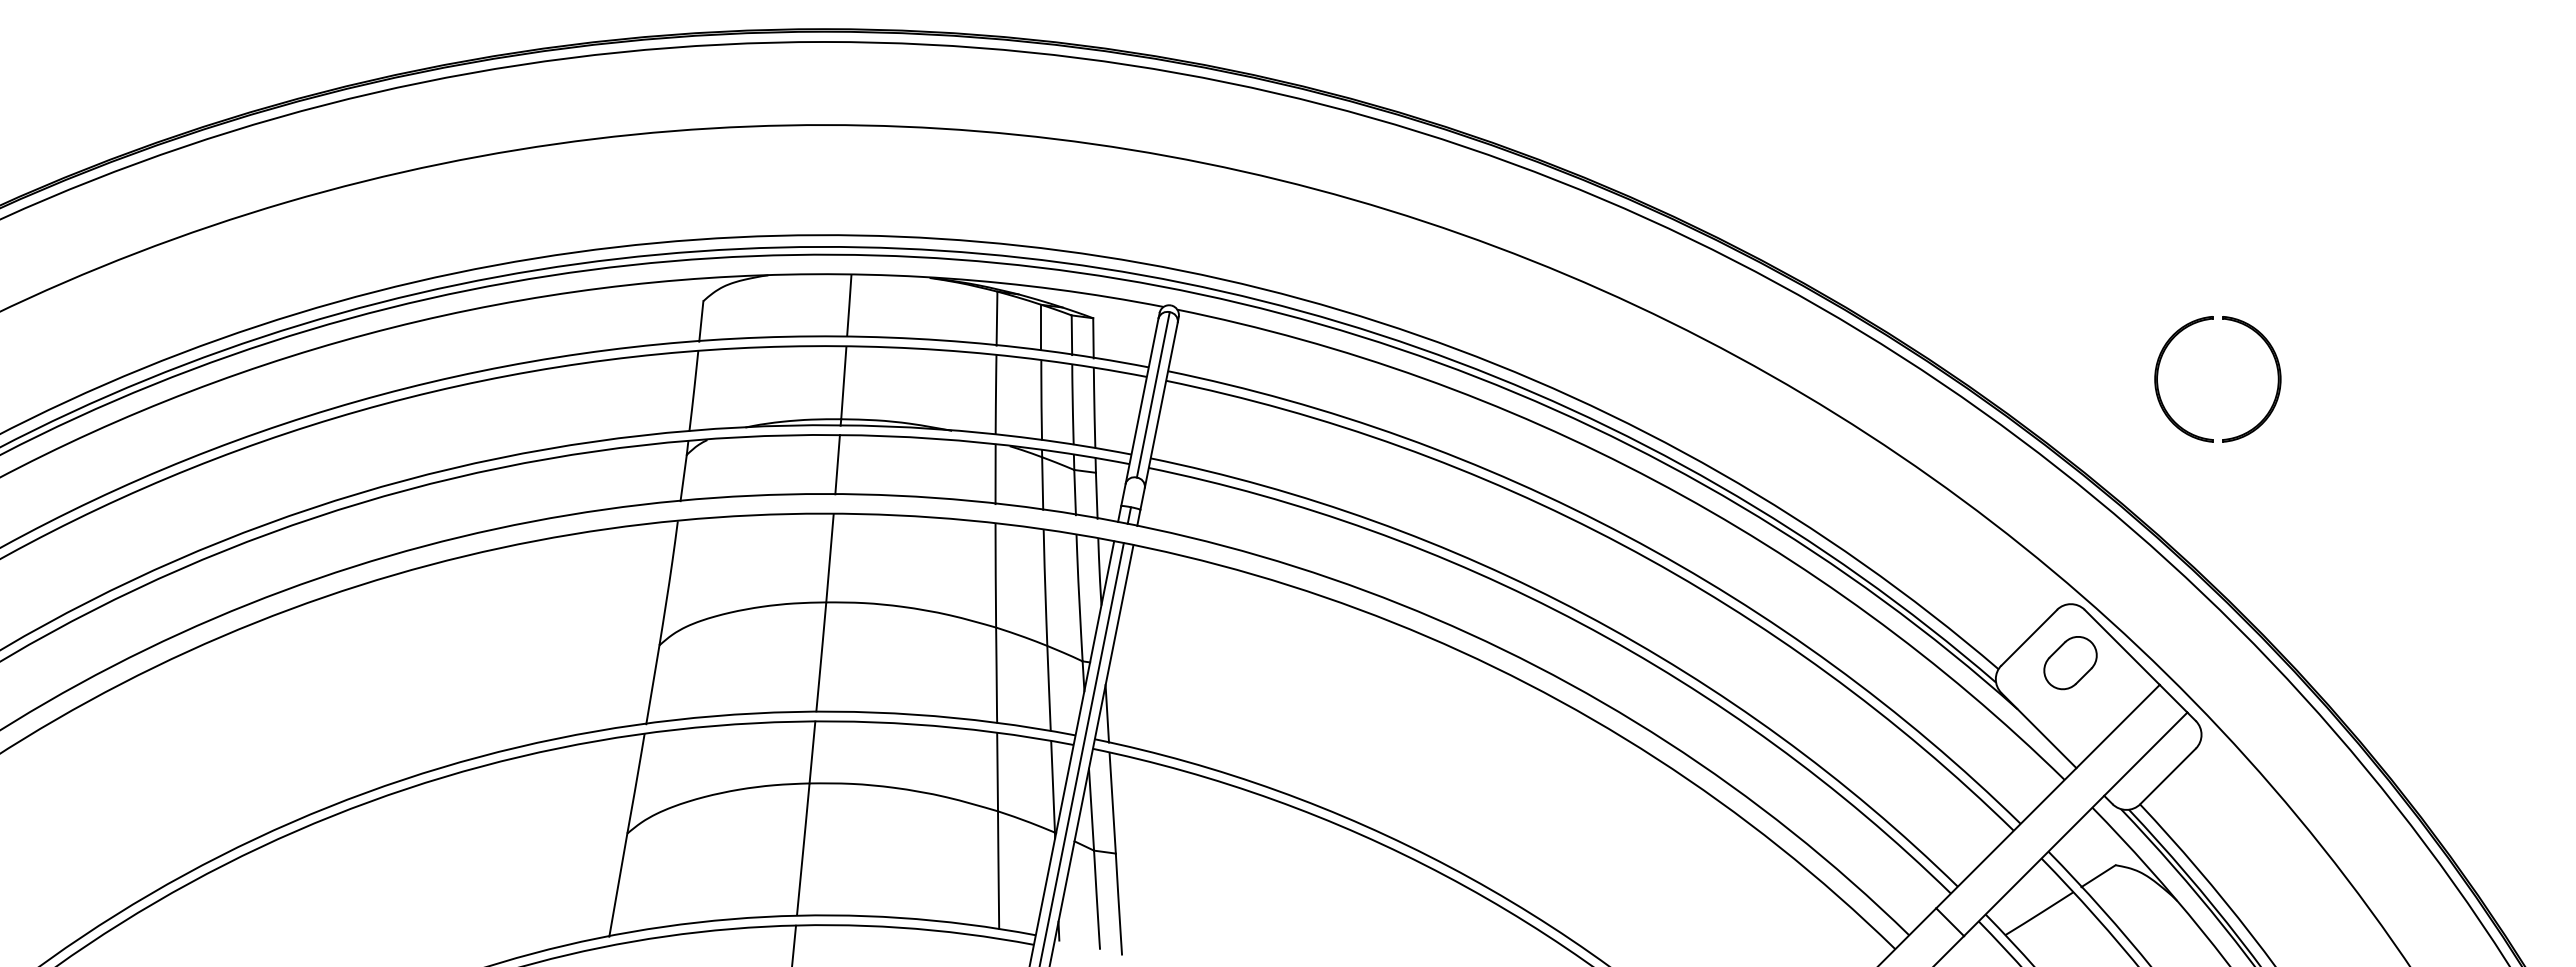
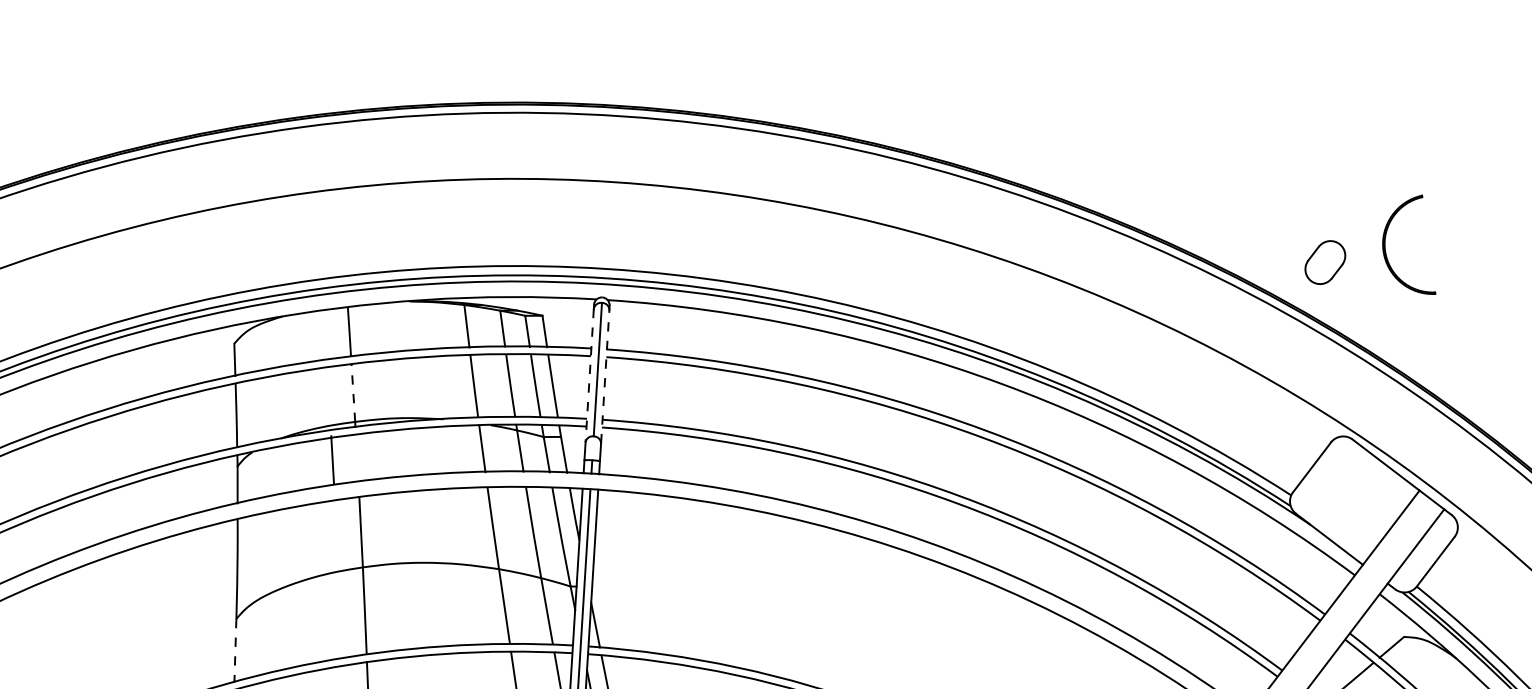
part: (2277, 379) -> (1479, 238), removed
line: (843, 382) -> (353, 392), solid -> dashed
line: (1142, 401) -> (590, 375), solid -> dashed
line: (1161, 404) -> (605, 376), solid -> dashed
line: (837, 464) -> (332, 459), moved
part: (2070, 663) -> (1325, 262), moved
line: (652, 684) -> (235, 650), solid -> dashed

